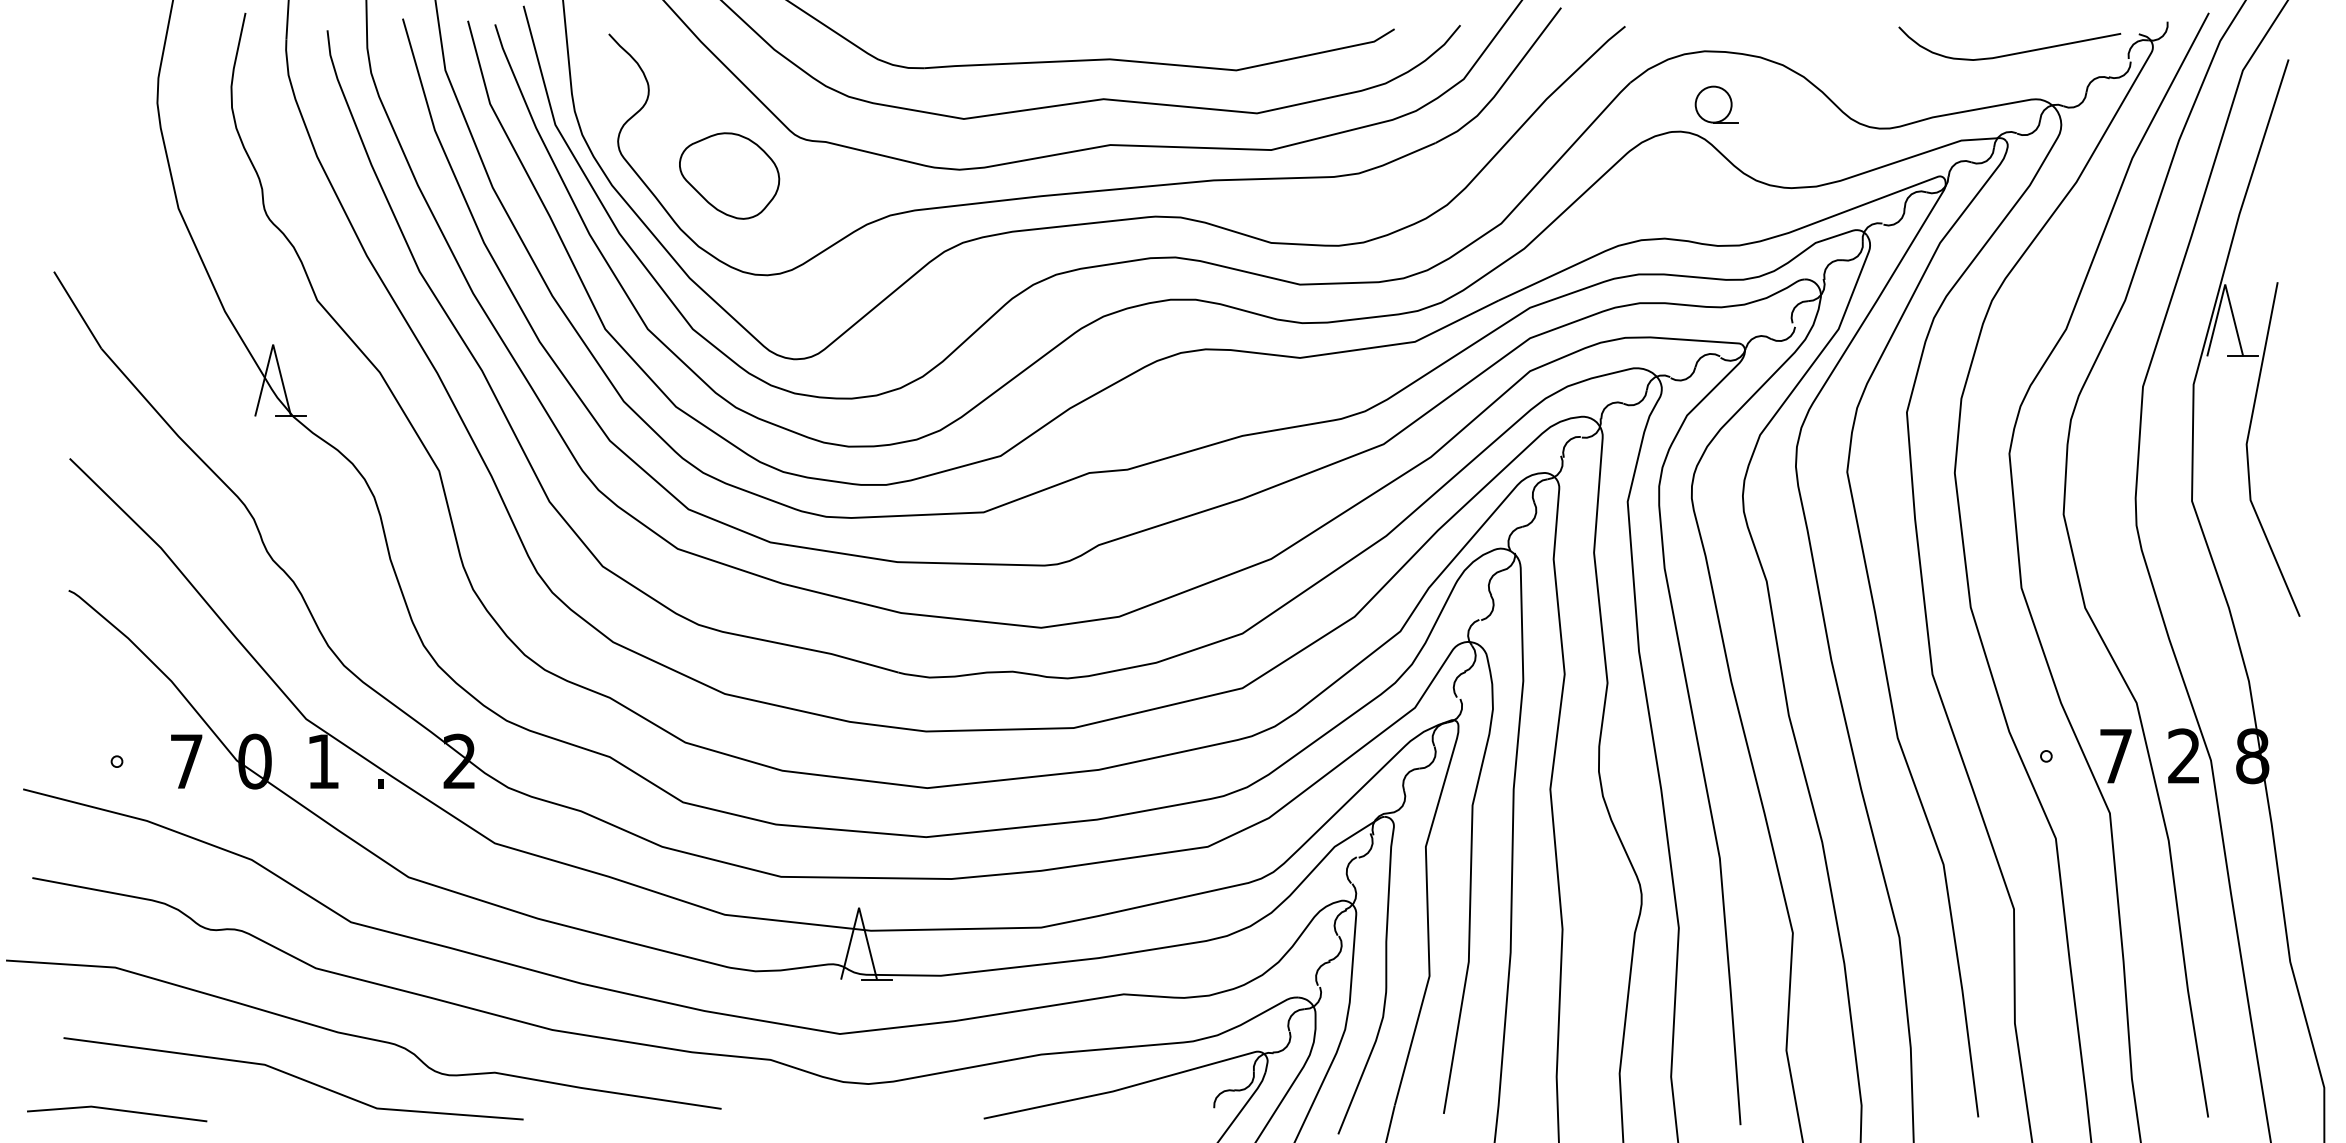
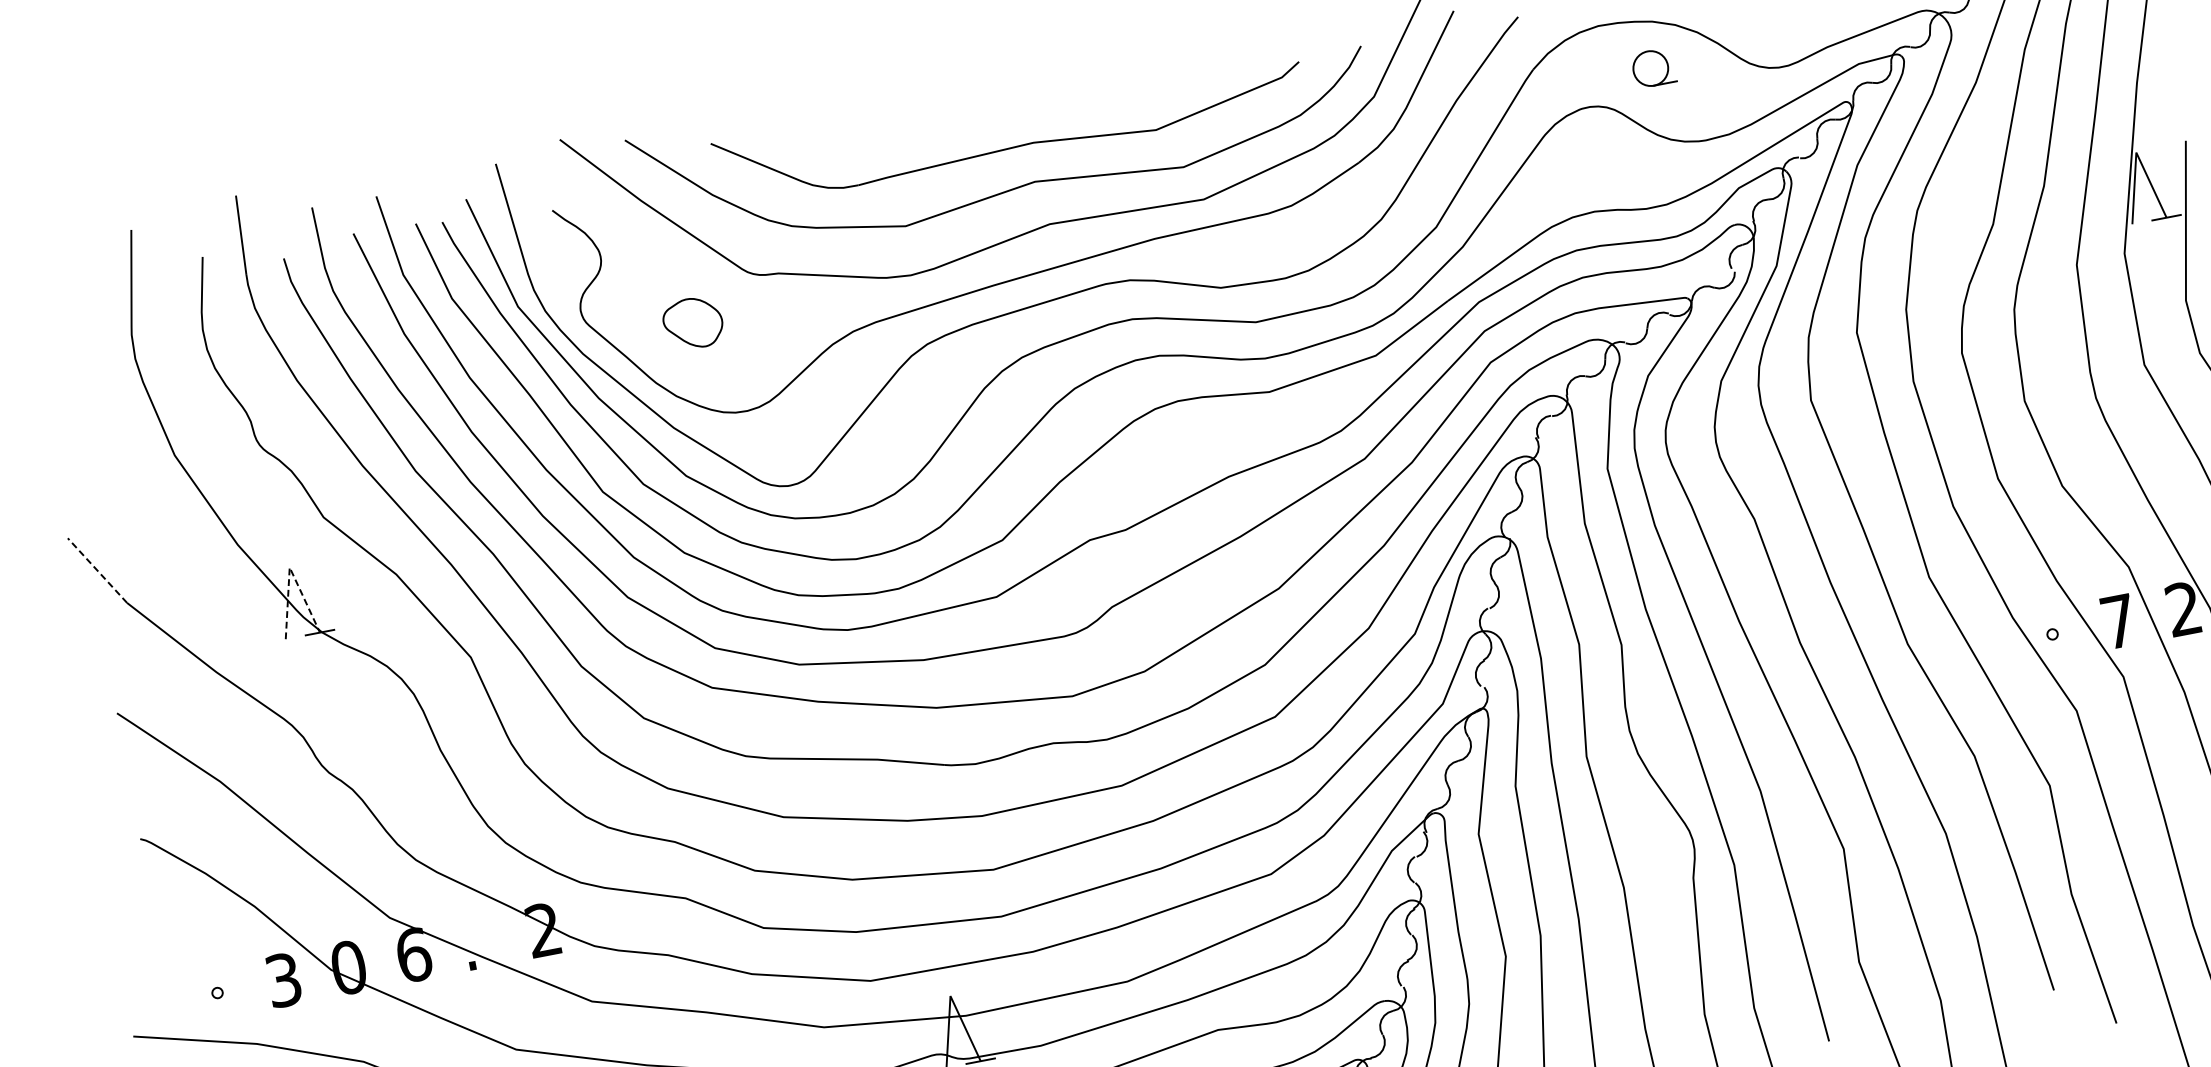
part: (1716, 104) -> (1653, 67), moved
part: (729, 175) -> (692, 322), size x0.6
line: (77, 309) -> (97, 569), solid -> dashed
line: (273, 344) -> (290, 567), solid -> dashed
text: (186, 761) -> (283, 980), 7 -> 3
text: (323, 761) -> (414, 955), 1 -> 6

